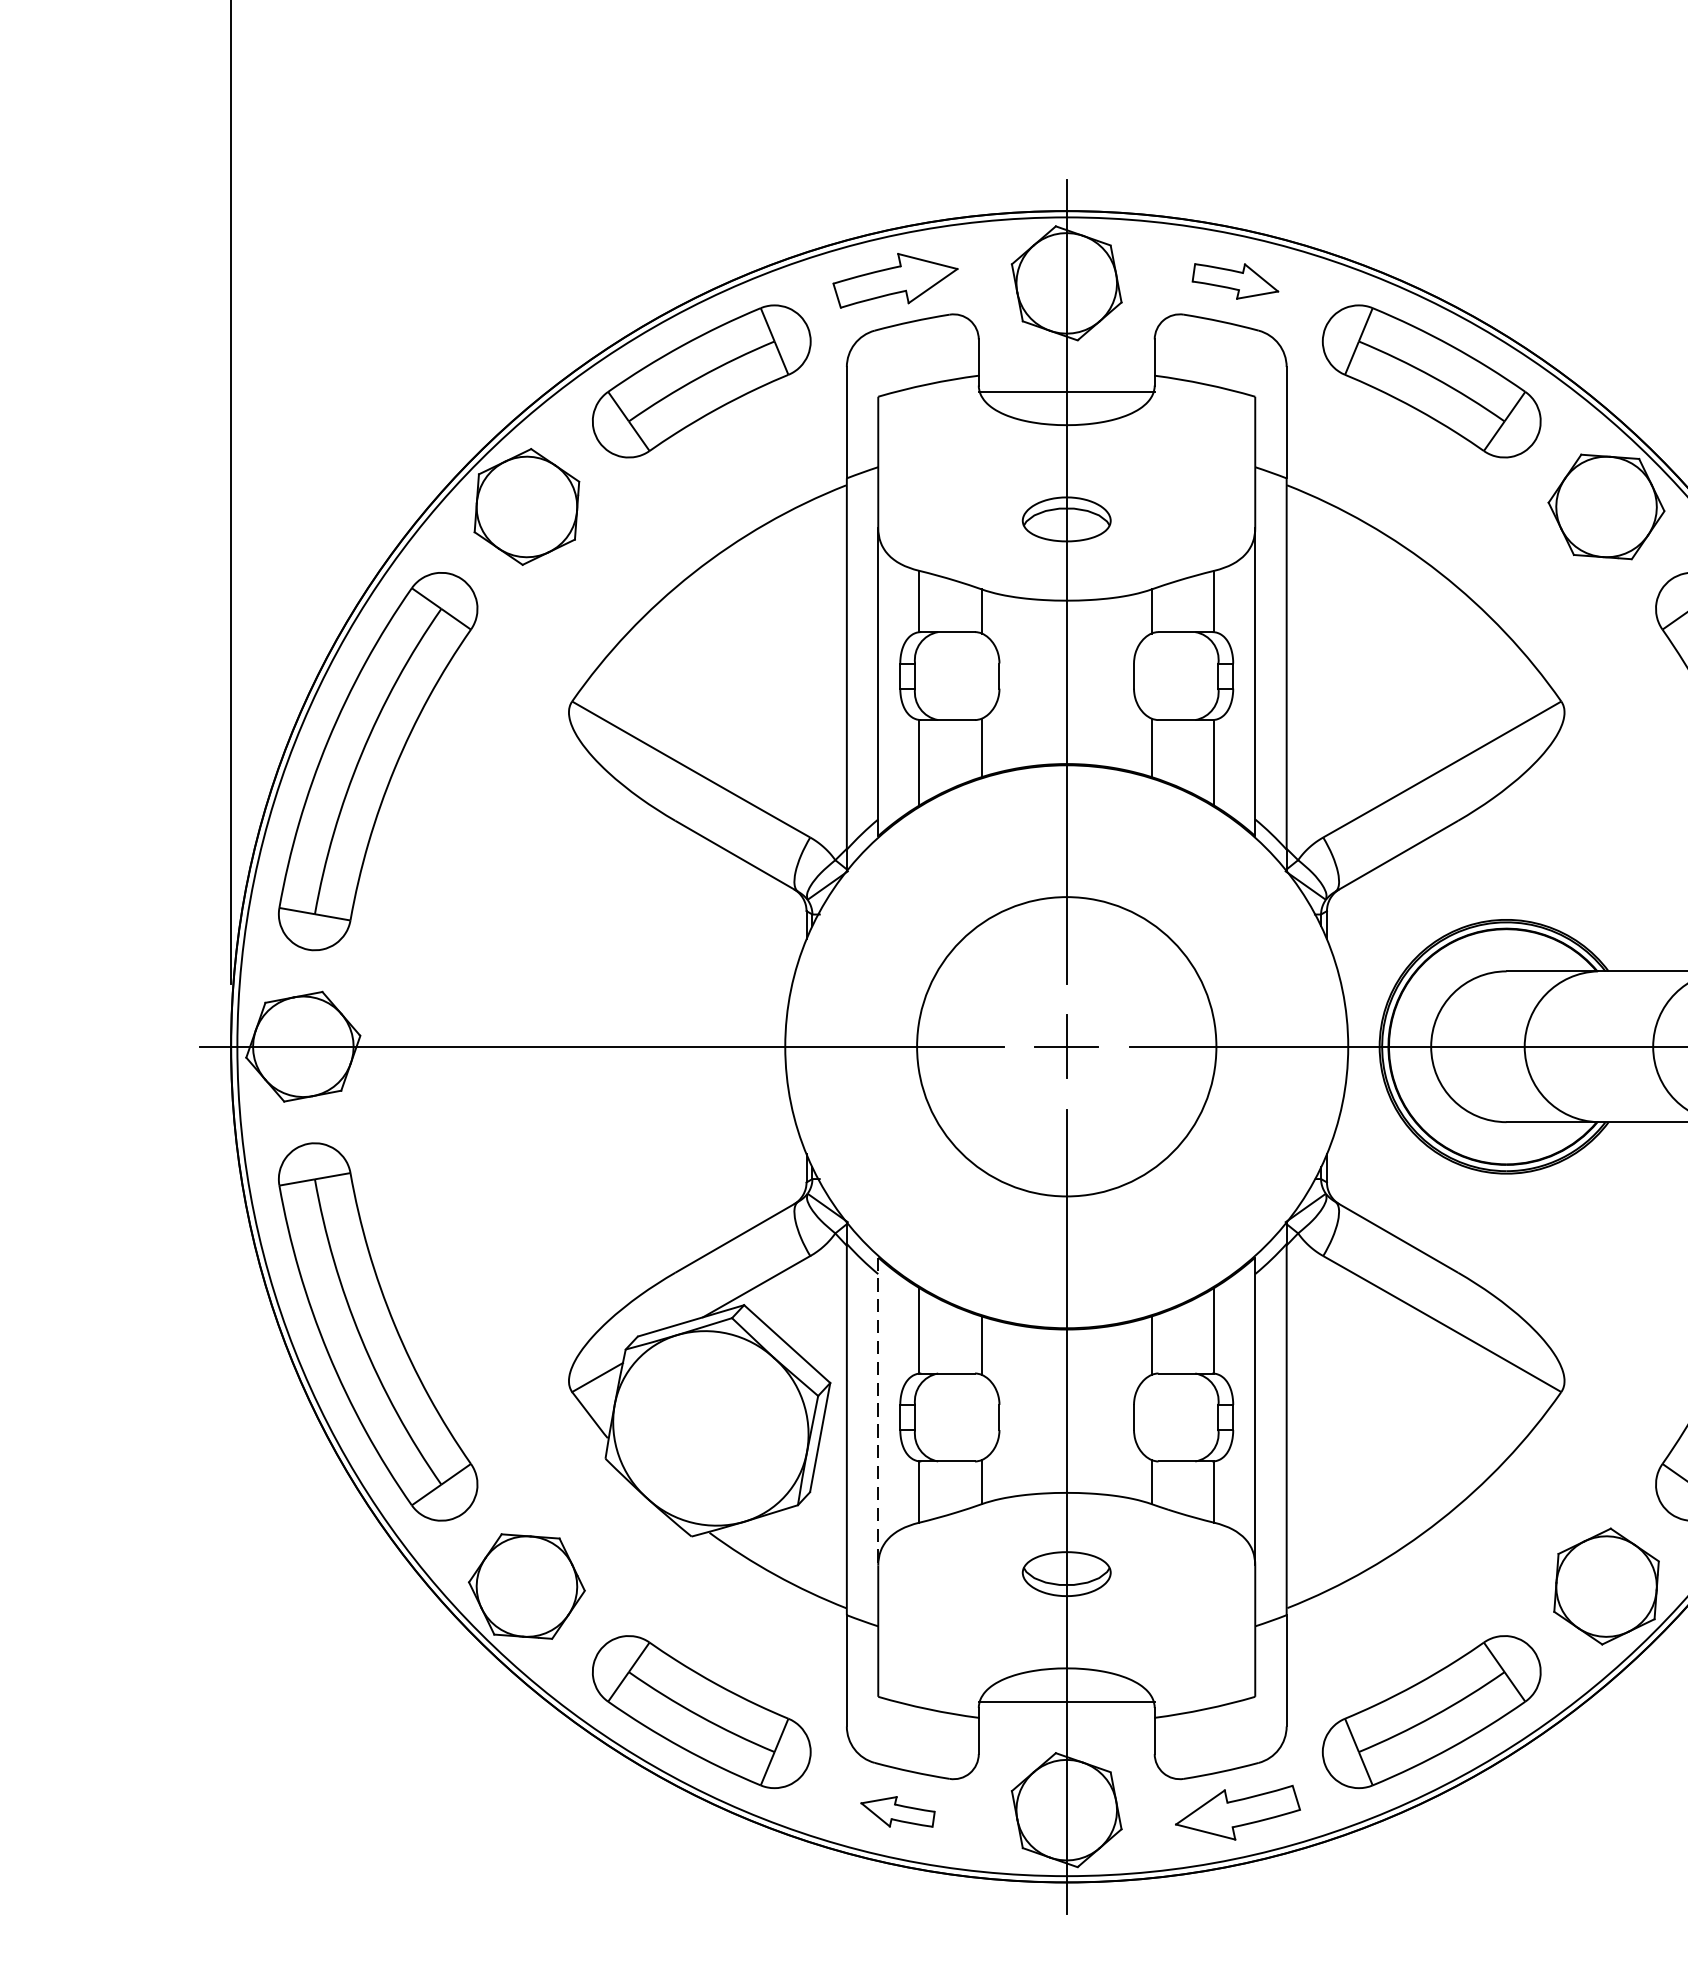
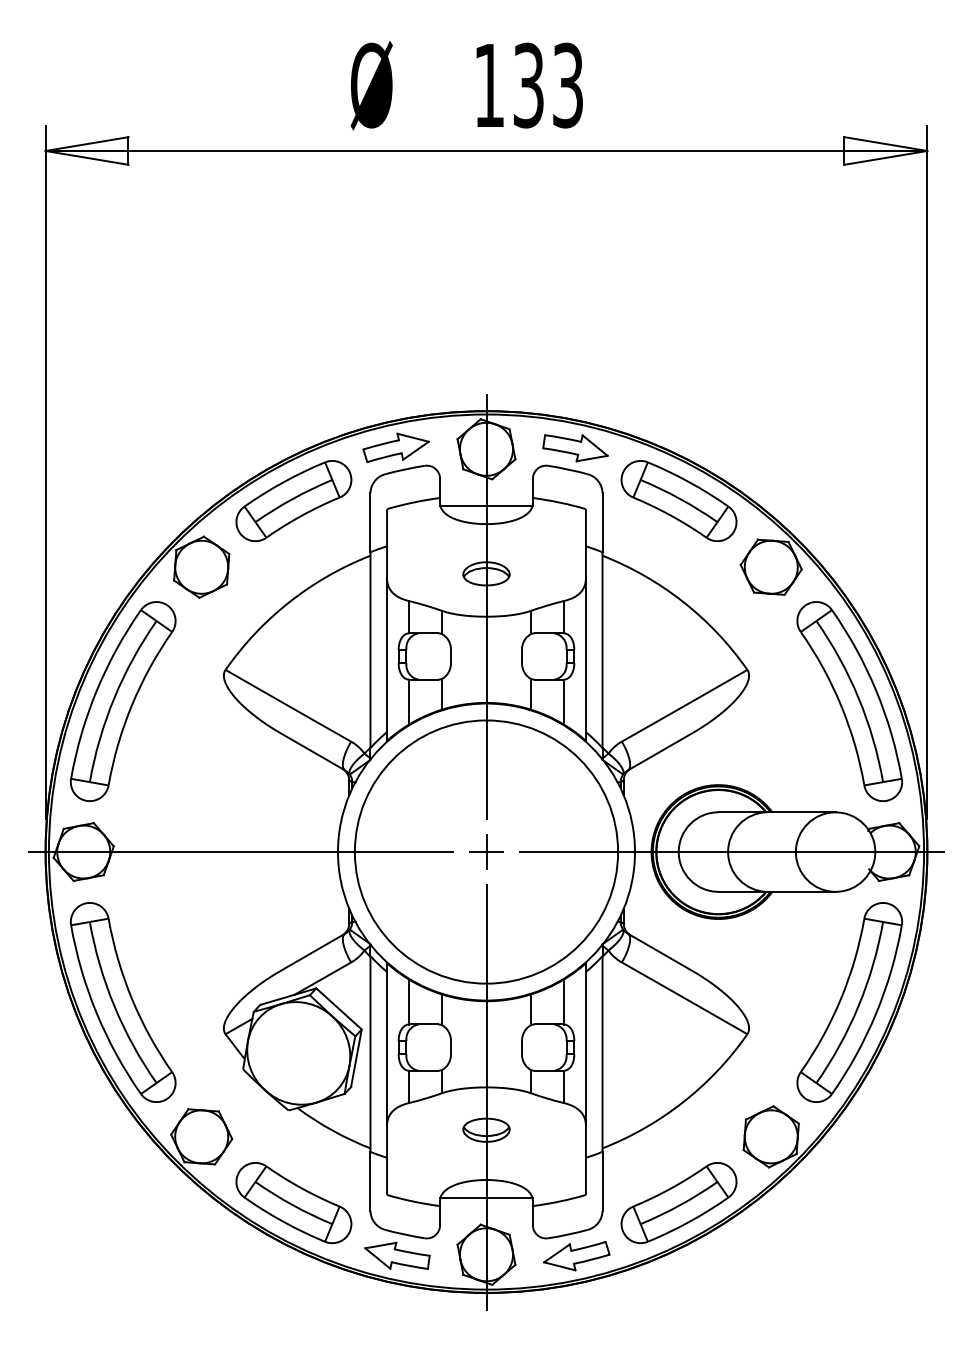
part: (1235, 281) -> (575, 448), size x1.43
circle: (1066, 1045) -> (486, 851), size x1.67
line: (879, 1411) -> (387, 1044), dashed -> solid
part: (898, 1811) -> (397, 1255), size x1.67

